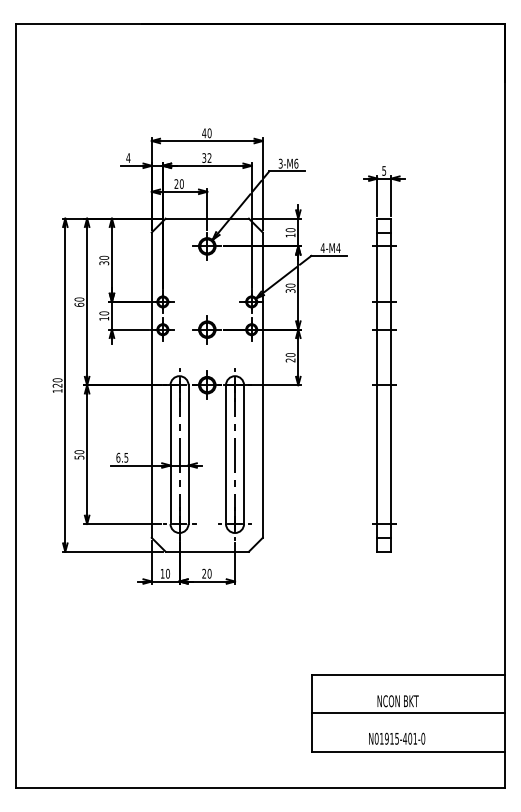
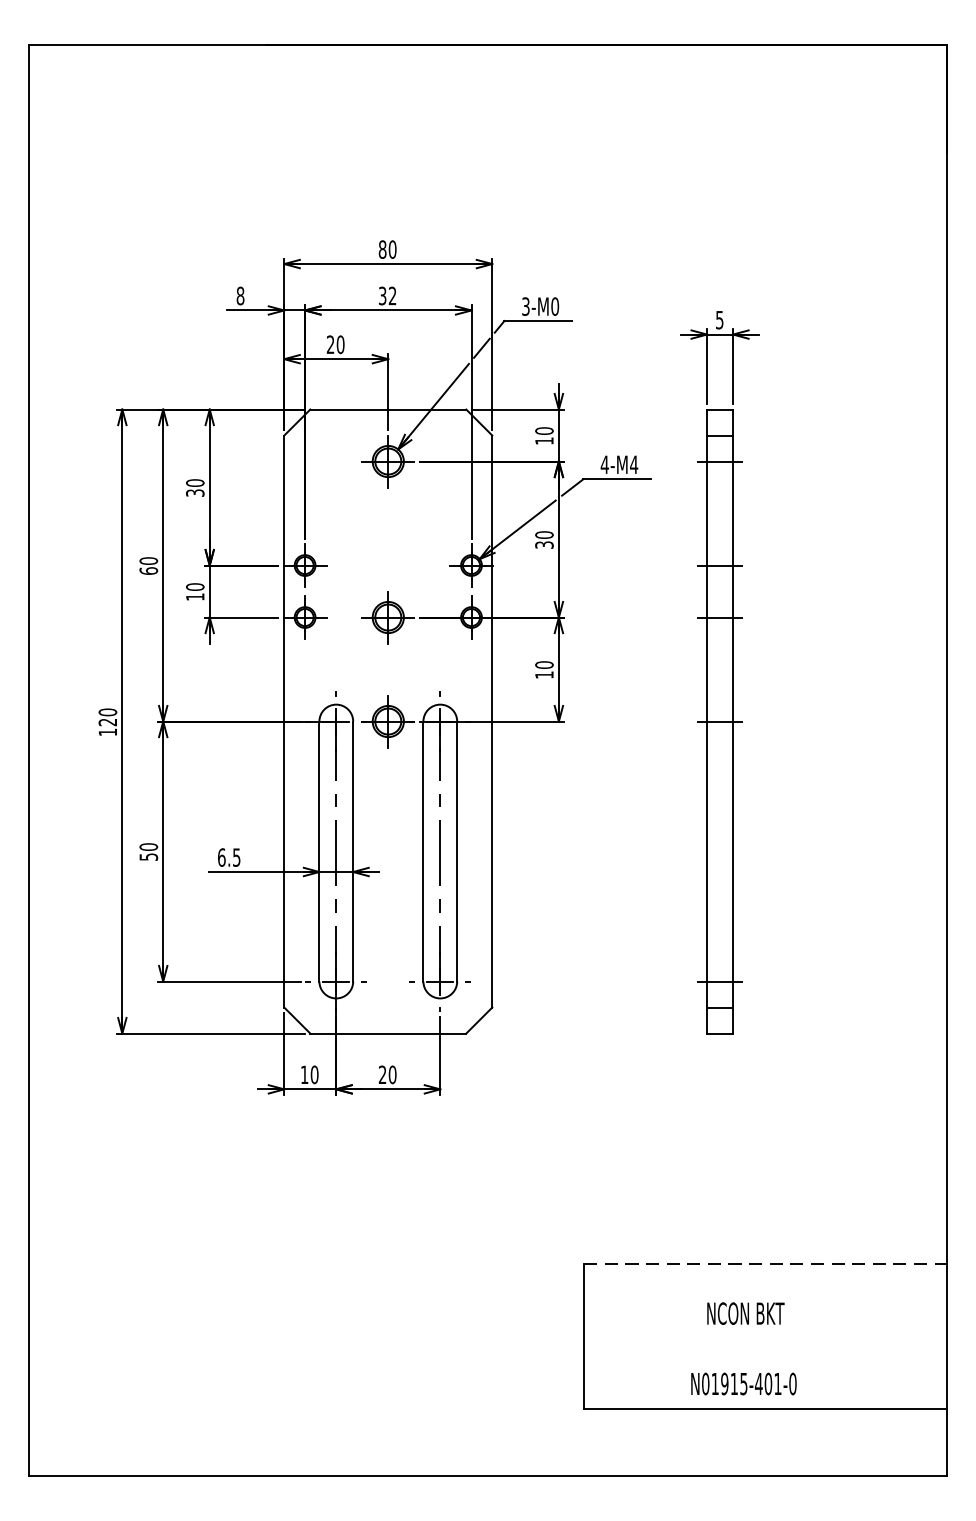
text: (204, 133) -> (383, 249), 40 -> 80
text: (128, 157) -> (240, 294), 4 -> 8
text: (296, 163) -> (555, 306), 3-M6 -> 3-M0
text: (290, 360) -> (544, 675), 20 -> 10
line: (408, 674) -> (765, 1263), solid -> dashed
line: (408, 713) -> (765, 1336), removed

